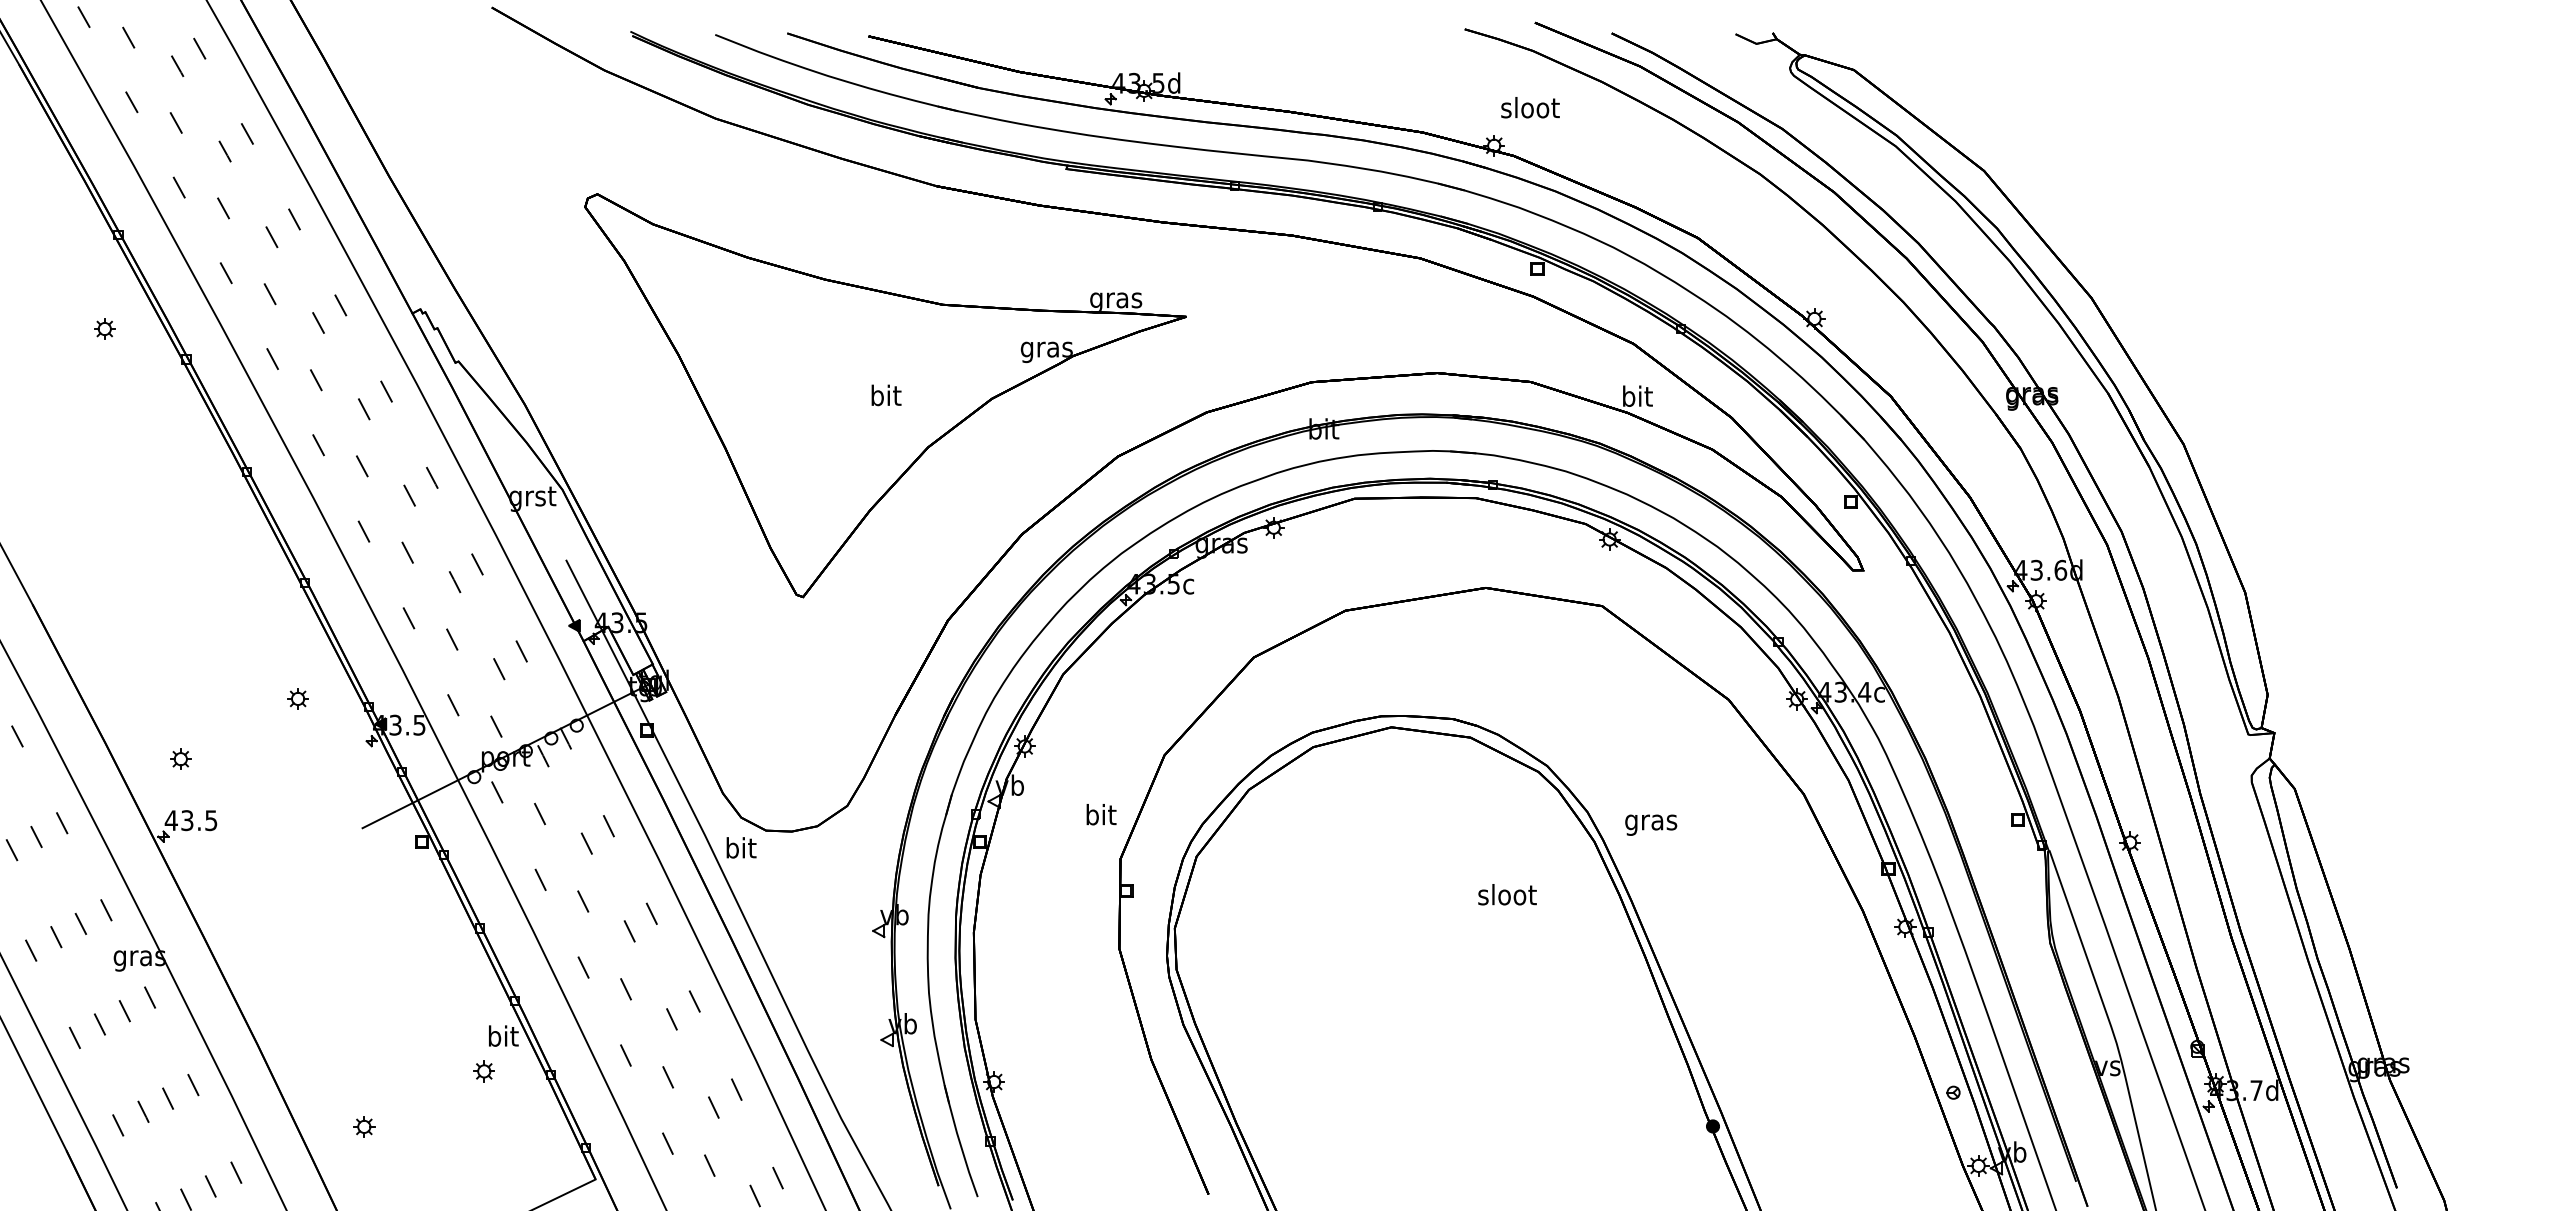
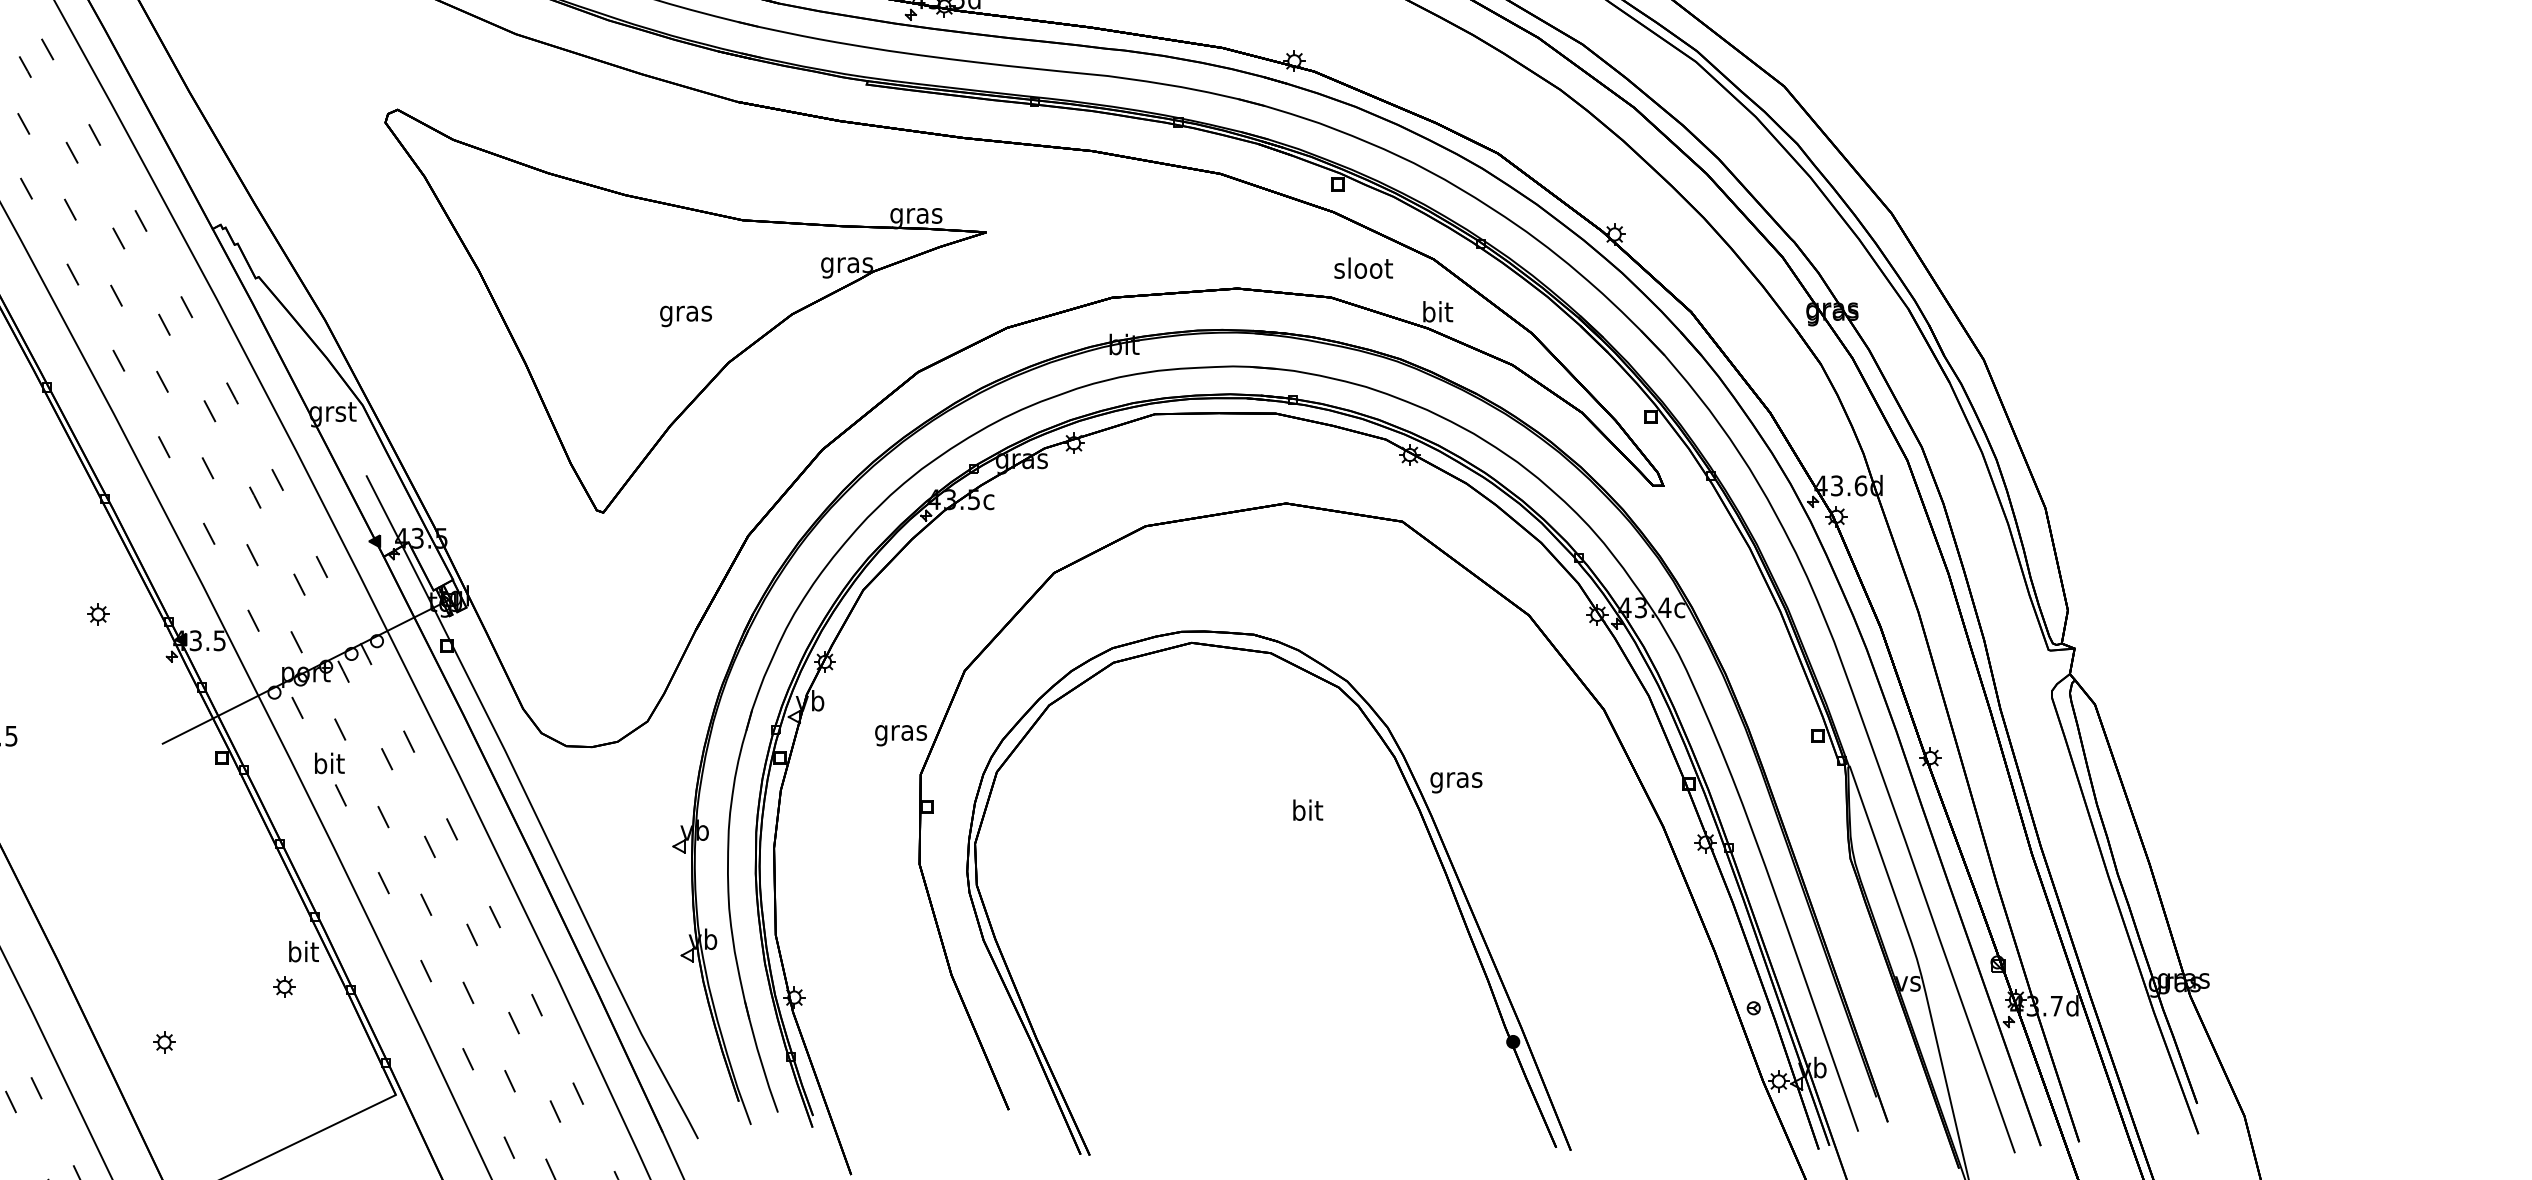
text: (1530, 107) -> (1363, 268), moved
text: (885, 397) -> (685, 313), bit -> gras
text: (1100, 817) -> (900, 733), bit -> gras
text: (1651, 824) -> (1456, 782), moved
text: (741, 847) -> (329, 763), moved
text: (1507, 894) -> (1307, 810), sloot -> bit

